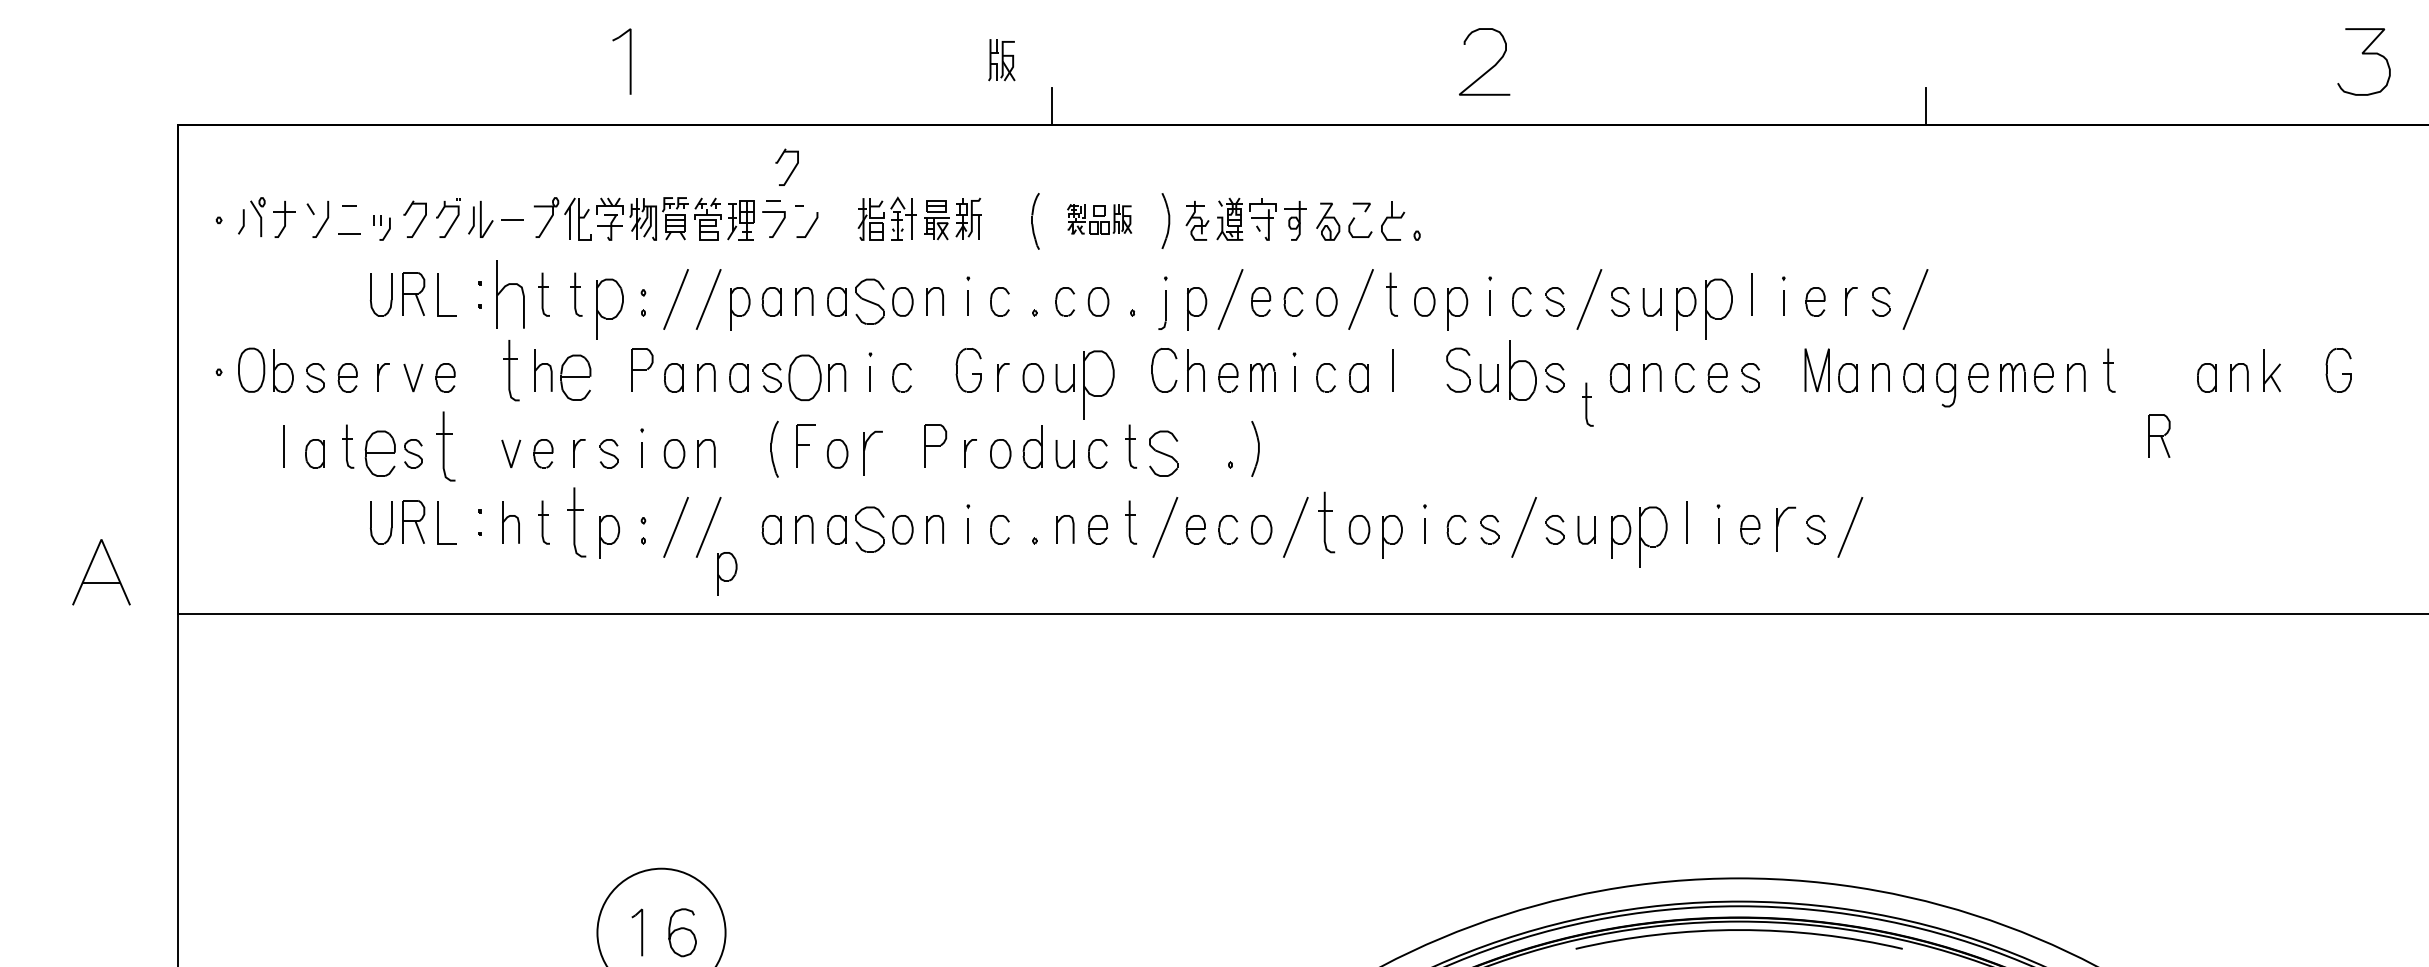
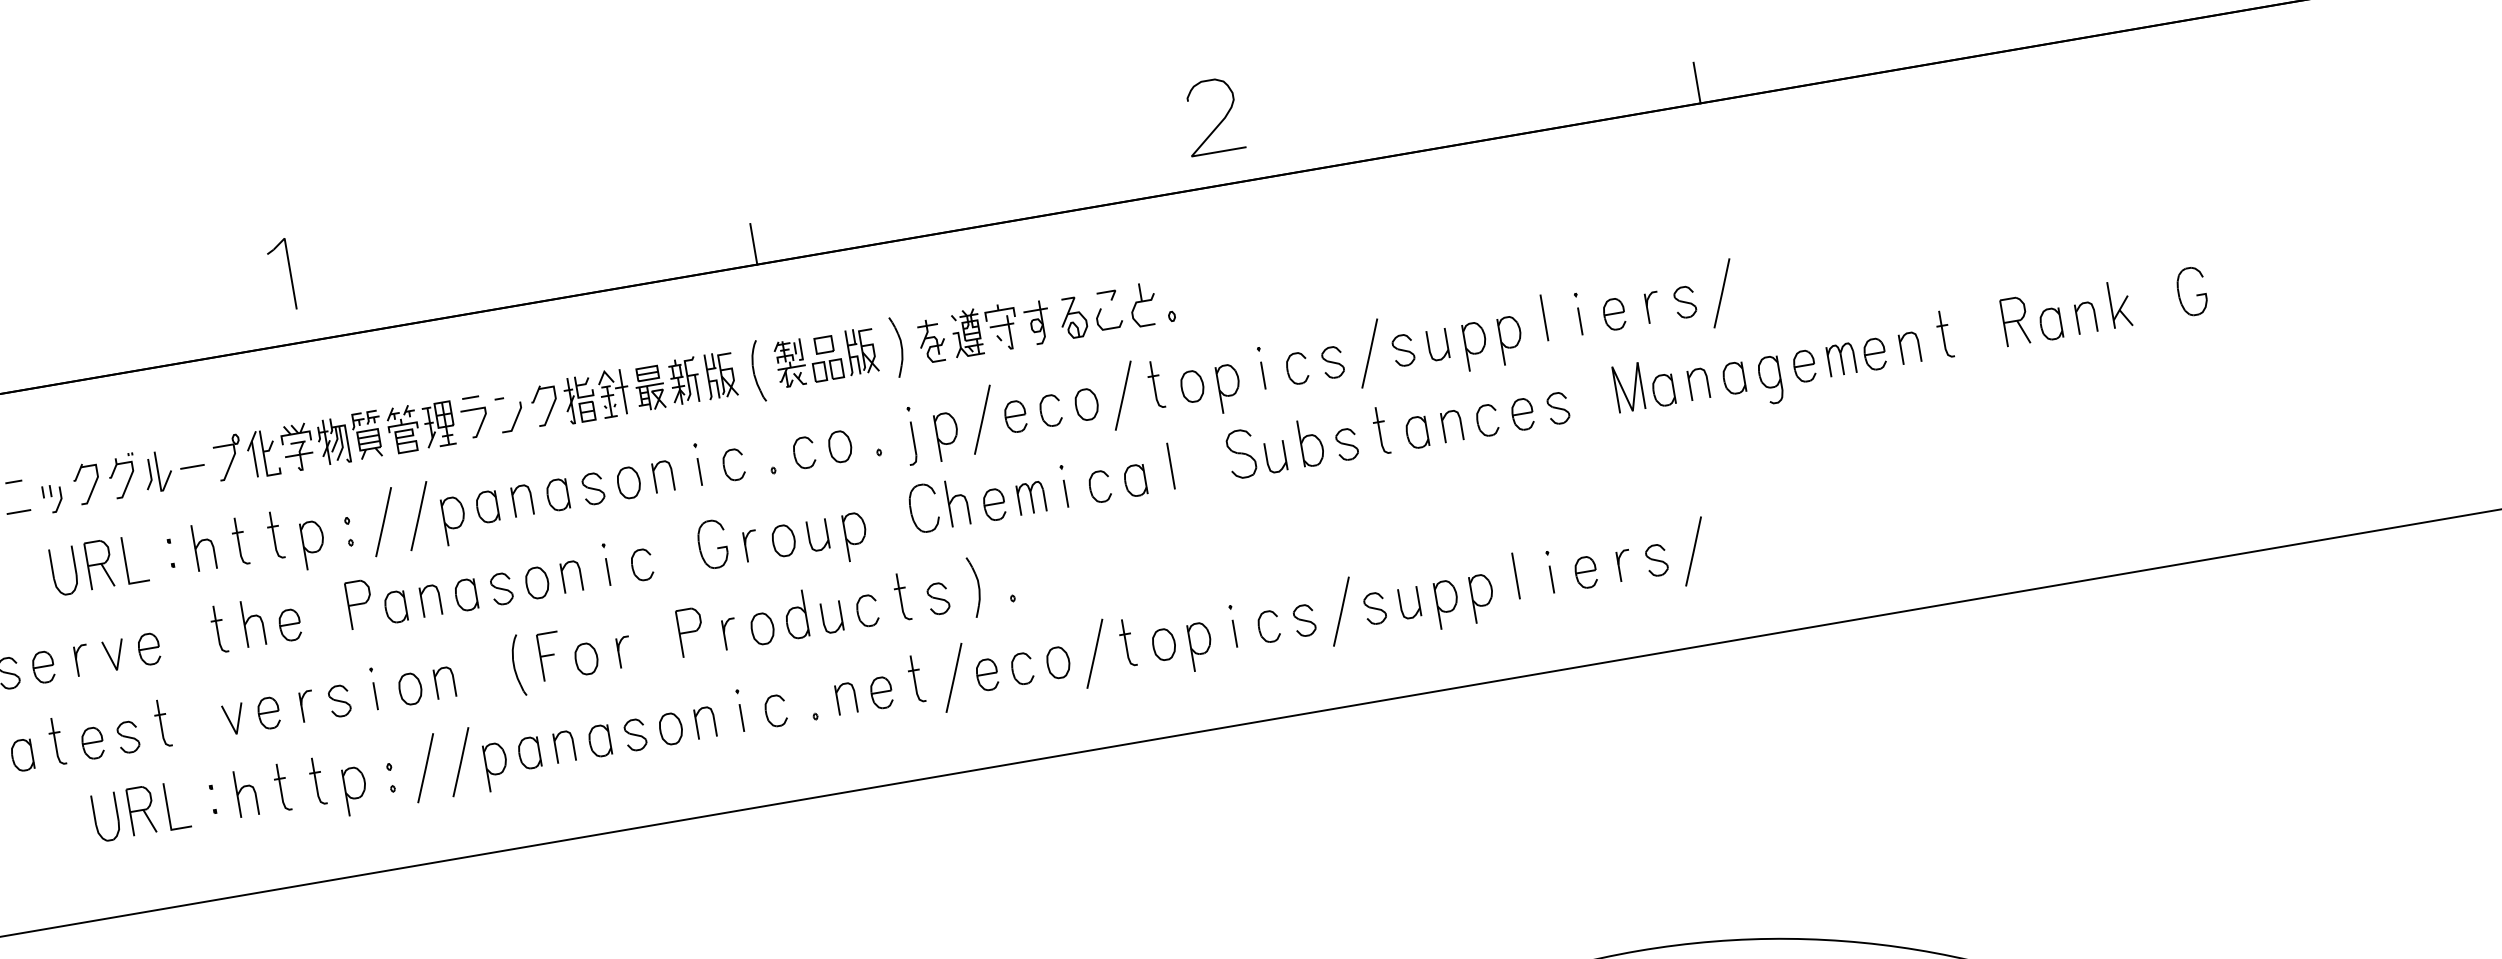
part: (1001, 60) -> (720, 375), moved
part: (792, 169) -> (551, 406), moved
part: (1099, 218) -> (825, 356), size x1.43
part: (510, 294) -> (203, 547), size x0.62
part: (869, 301) -> (592, 488), size x0.62
part: (609, 308) -> (313, 544), size x0.71
part: (1718, 308) -> (1510, 339), size x0.71
part: (511, 370) -> (219, 629), size x0.71
part: (1523, 370) -> (1311, 442), size x0.71
part: (576, 377) -> (290, 624), size x0.62
part: (804, 377) -> (536, 582), size x0.62
part: (1099, 384) -> (856, 535), size x0.62
part: (1587, 404) -> (1380, 430), moved
part: (2159, 435) -> (2015, 320), moved
part: (446, 446) -> (162, 723), size x0.62
part: (1255, 448) -> (975, 586), moved
part: (380, 453) -> (92, 742), size x0.62
part: (872, 453) -> (624, 652), size x0.62
part: (1163, 453) -> (938, 598), size x0.62
part: (576, 522) -> (317, 781), size x0.62
part: (1326, 522) -> (1127, 642), size x0.71
part: (869, 529) -> (634, 734), size x0.62
part: (1786, 529) -> (1625, 565), size x0.62
part: (1653, 536) -> (1482, 597), size x0.71
part: (727, 573) -> (496, 766), moved

